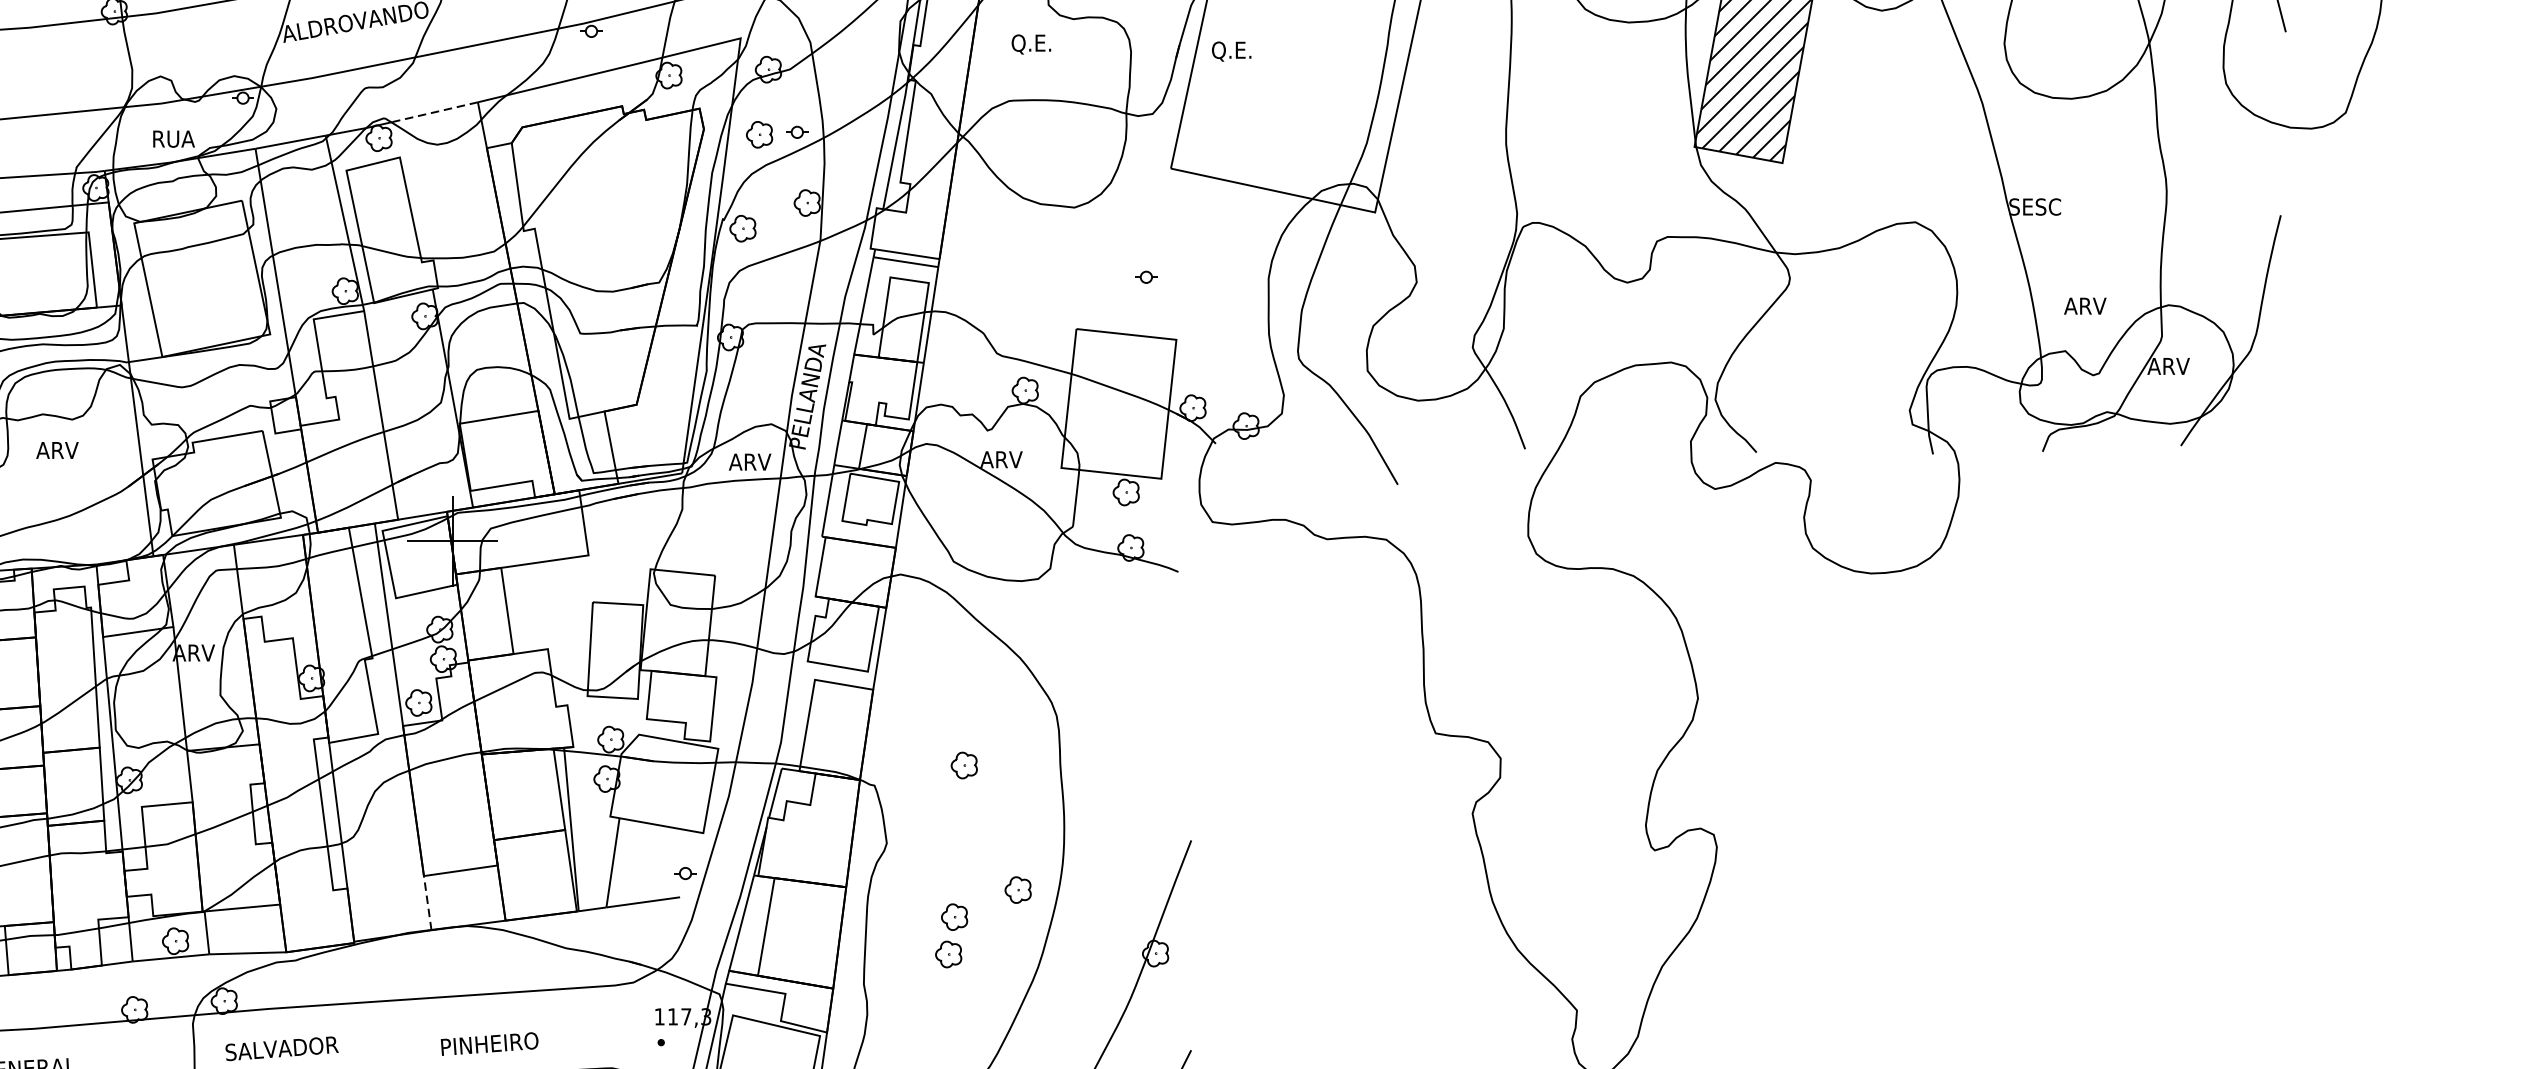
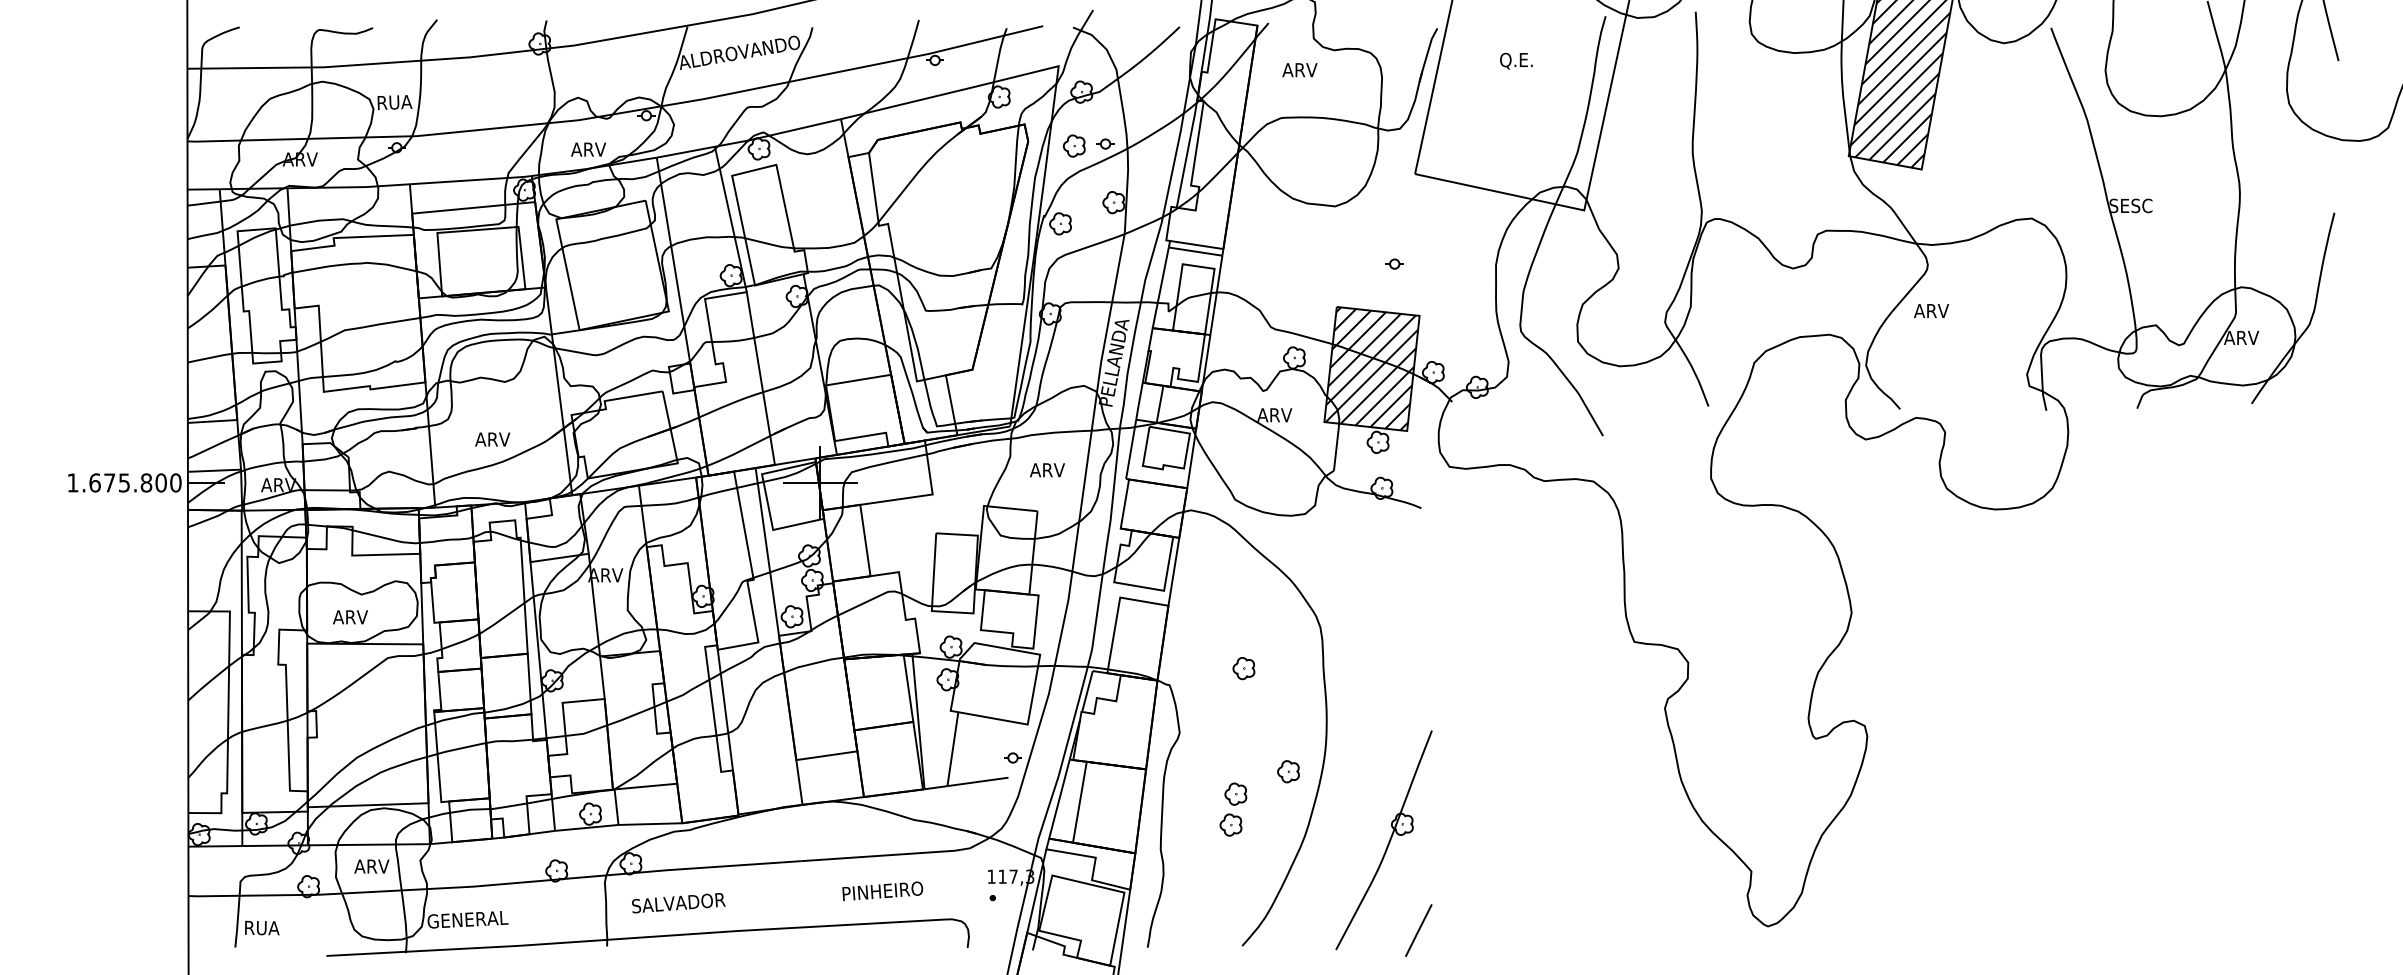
text: (1031, 44) -> (1299, 71), Q.E. -> ARV
text: (1231, 50) -> (1516, 60), moved
line: (435, 112) -> (805, 127), dashed -> solid
text: (173, 138) -> (588, 149), RUA -> ARV
text: (2085, 305) -> (1931, 310), moved
hatch: (1118, 403) -> (1371, 368), added
text: (57, 450) -> (492, 439), moved
text: (750, 462) -> (1047, 470), moved
line: (427, 903) -> (799, 782), dashed -> solid
text: (489, 1043) -> (882, 890), moved

